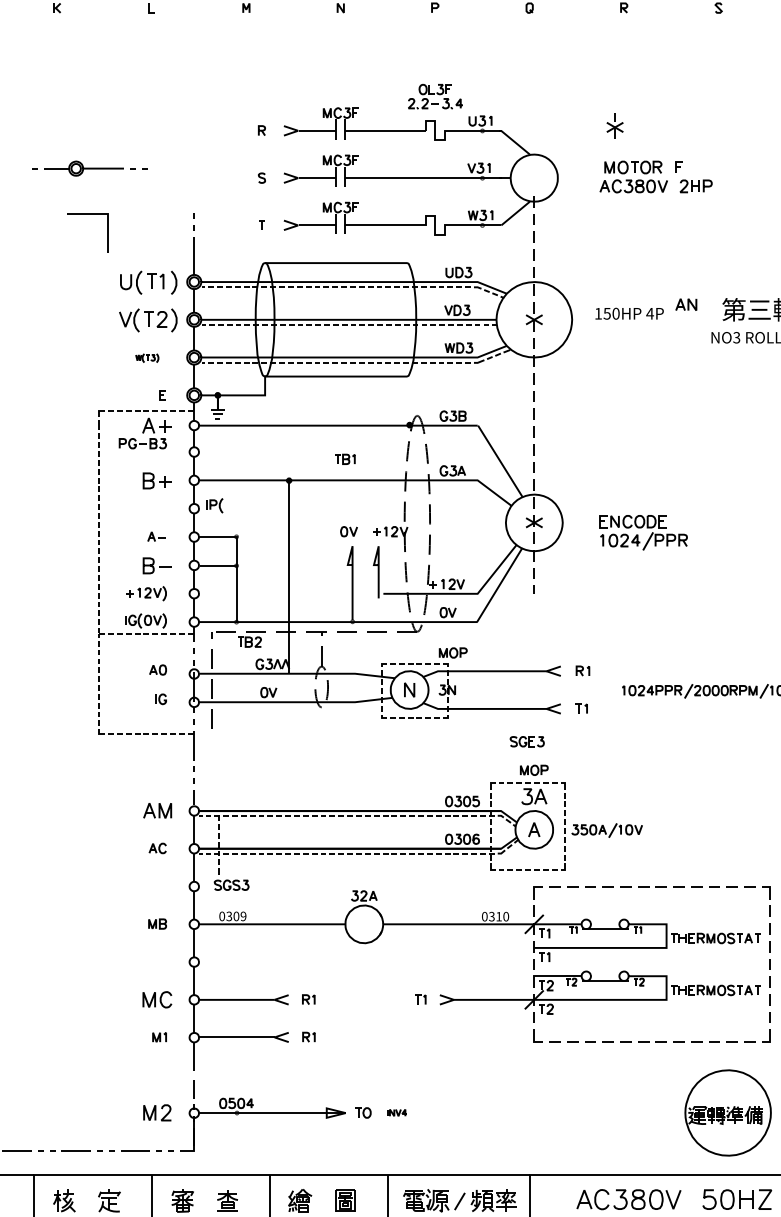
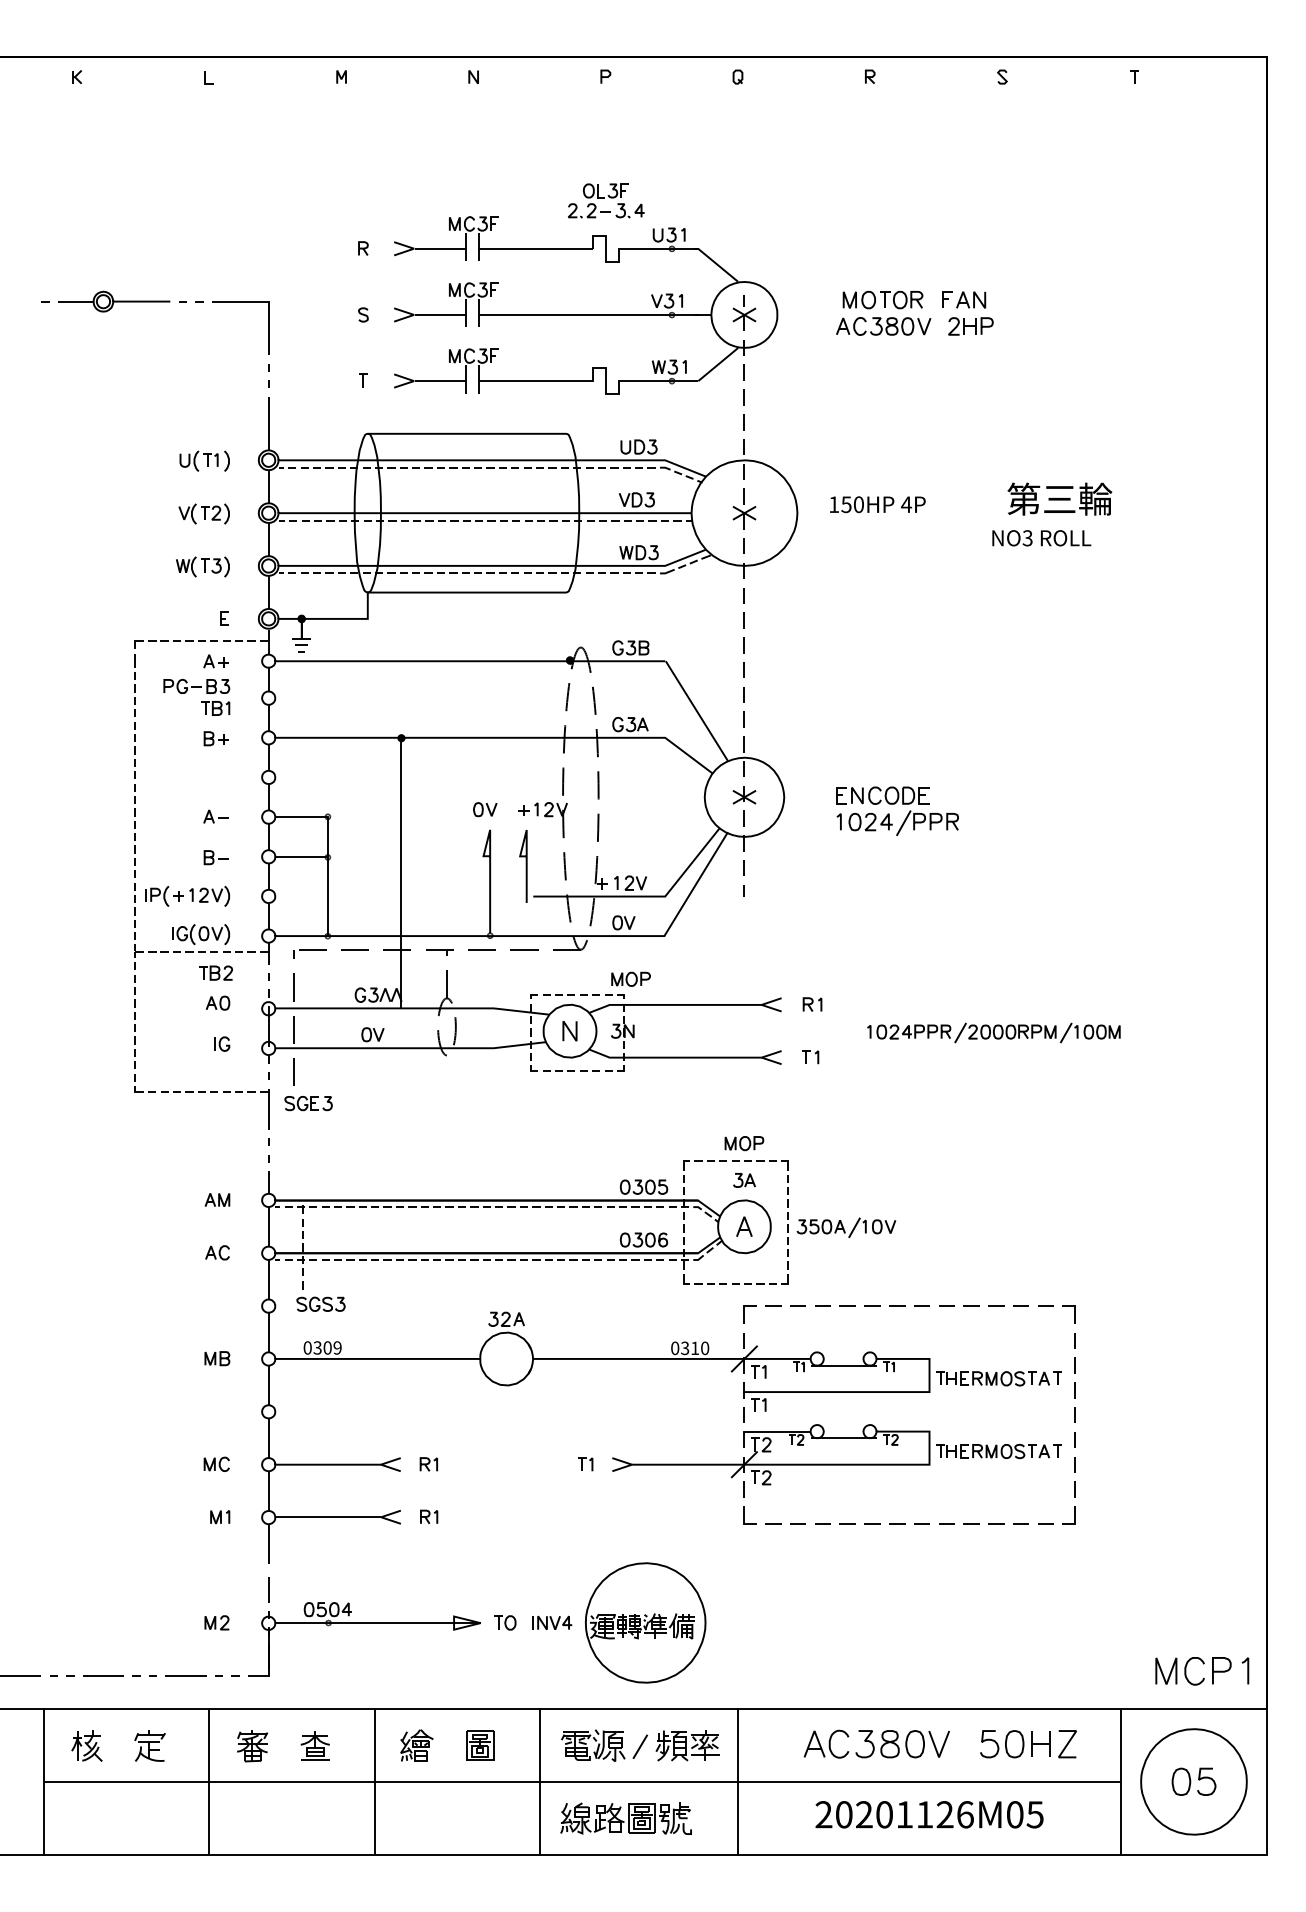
part: (615, 125) -> (744, 312), moved
line: (87, 214) -> (240, 302), moved
part: (148, 282) -> (204, 460), size x0.62
part: (686, 304) -> (971, 299), moved
part: (147, 320) -> (203, 513), size x0.62
part: (146, 357) -> (202, 566), size x1.67
part: (156, 425) -> (215, 661), size x0.62
part: (344, 459) -> (215, 708), moved
part: (156, 480) -> (215, 738), size x0.62
part: (214, 505) -> (157, 895), moved
part: (156, 565) -> (215, 857), size x0.62
part: (249, 641) -> (215, 972), moved
part: (527, 741) -> (308, 1103), moved
part: (534, 796) -> (744, 1180), size x0.62
part: (157, 810) -> (217, 1199), size x0.62
part: (156, 999) -> (216, 1463), size x0.62
part: (156, 1112) -> (216, 1622), size x0.62
part: (397, 1112) -> (552, 1622), size x1.43
part: (728, 1112) -> (645, 1622), moved

